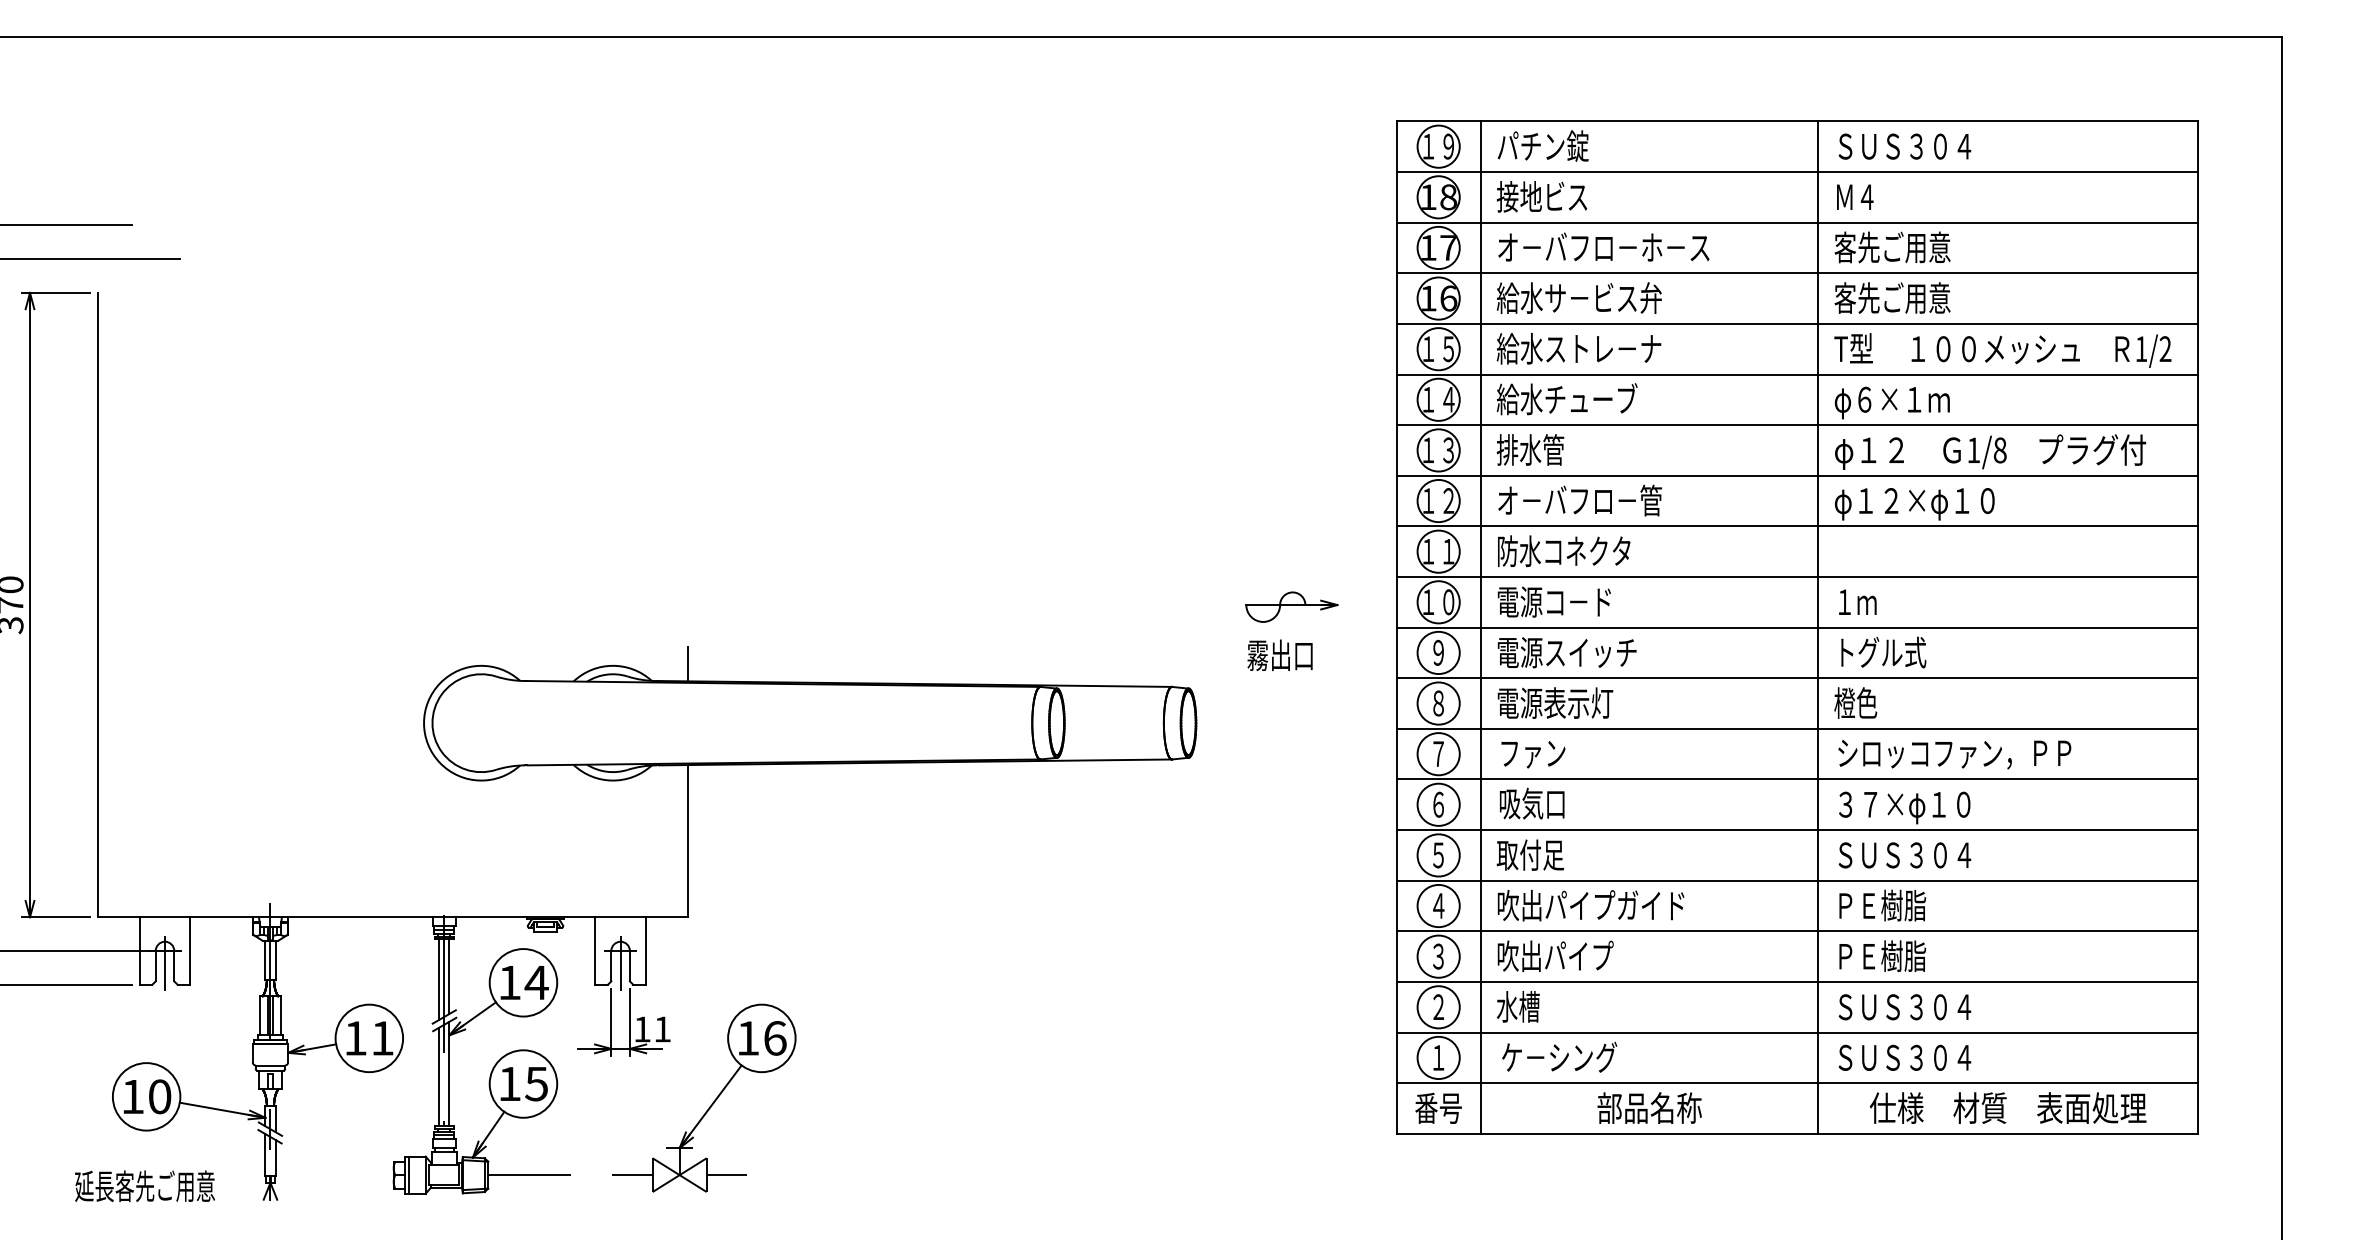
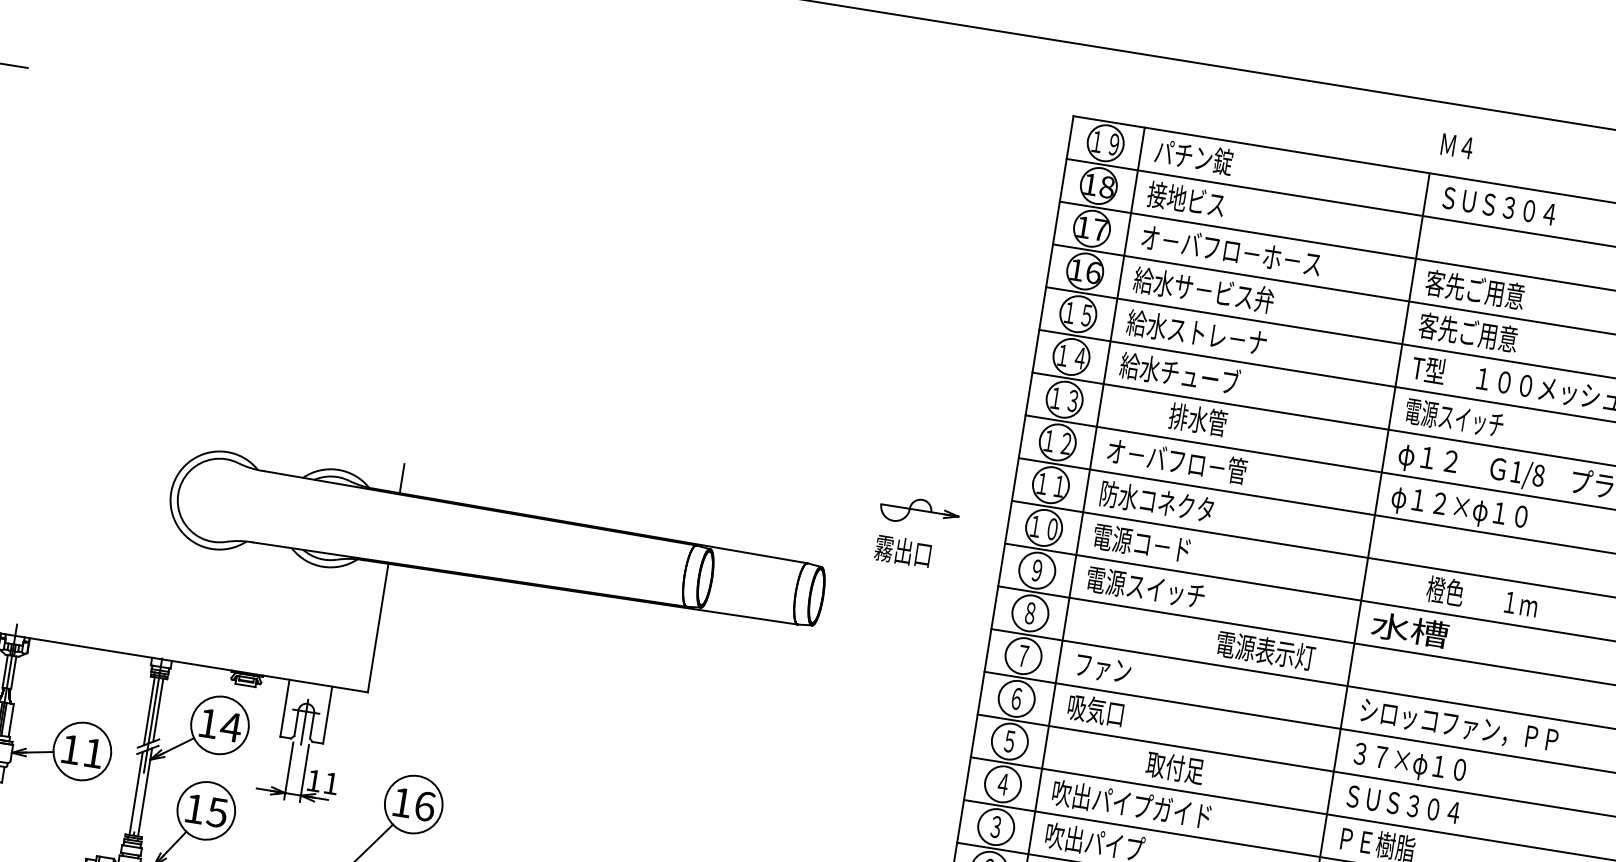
text: (1855, 196) -> (1457, 145), moved
text: (1891, 401) -> (1453, 419), φ６×１ｍ -> 電源スイッチ
text: (1530, 449) -> (1198, 419), moved
text: (1857, 601) -> (1521, 603), moved
text: (1880, 652) -> (1410, 630), トグル式 -> 水槽
text: (1555, 702) -> (1265, 650), moved
text: (1855, 702) -> (1445, 590), moved
text: (1530, 854) -> (1175, 767), moved

